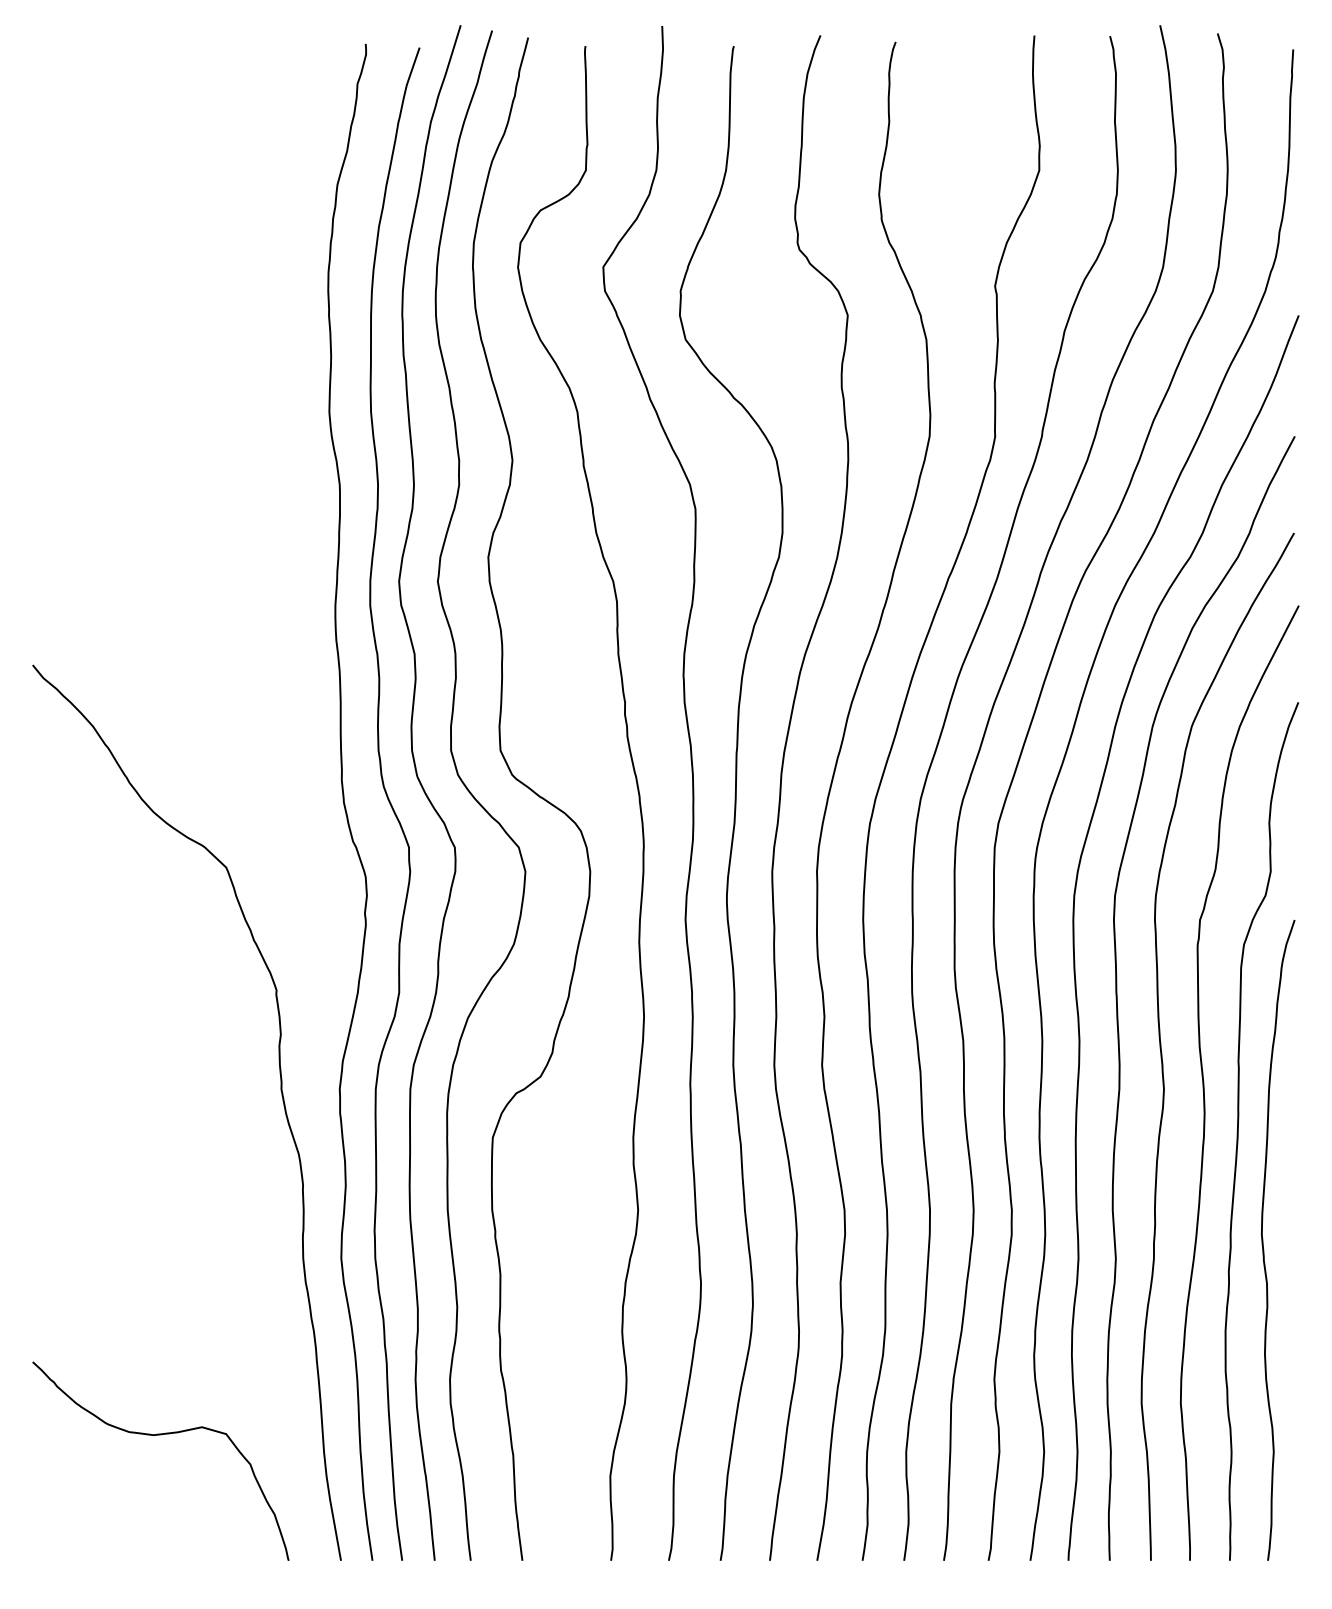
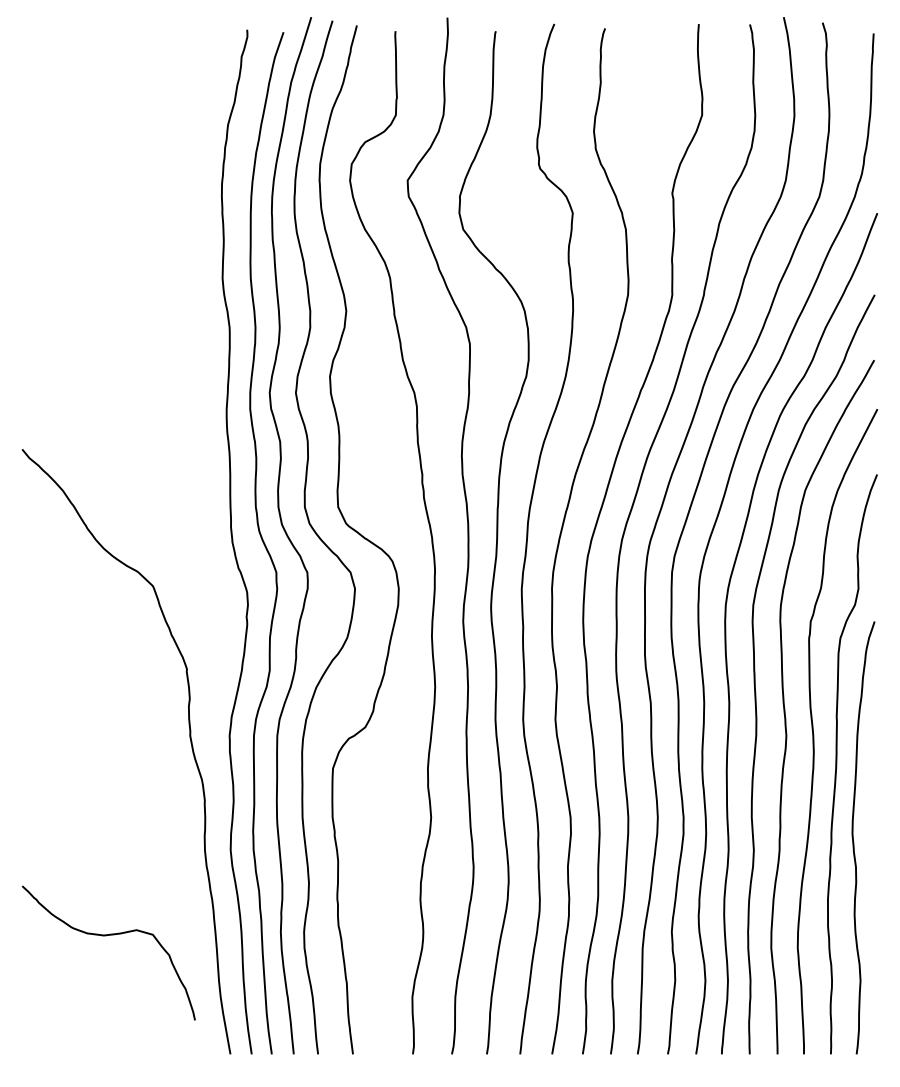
curve: (157, 1436) -> (106, 936), moved

